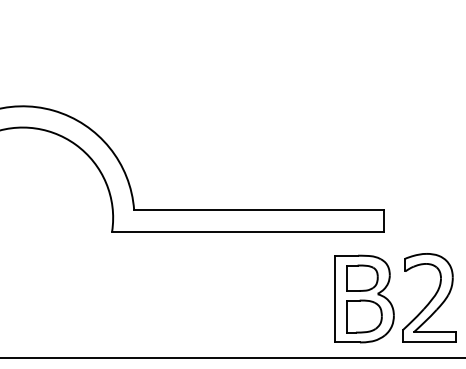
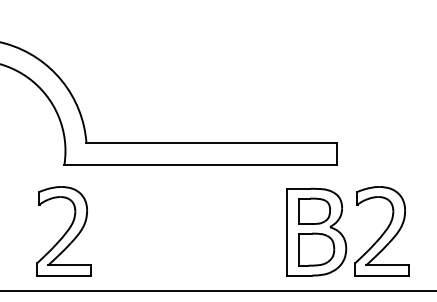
part: (111, 297) -> (63, 230), added

